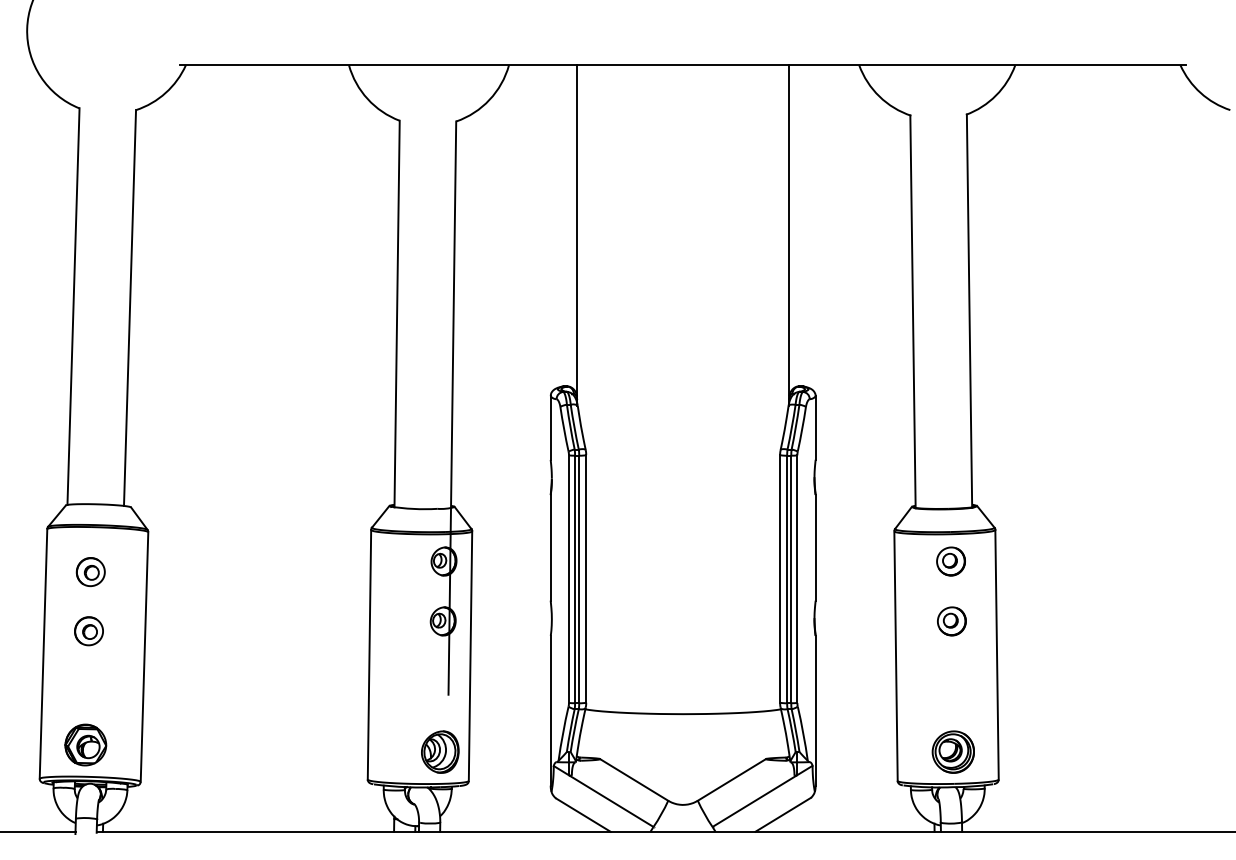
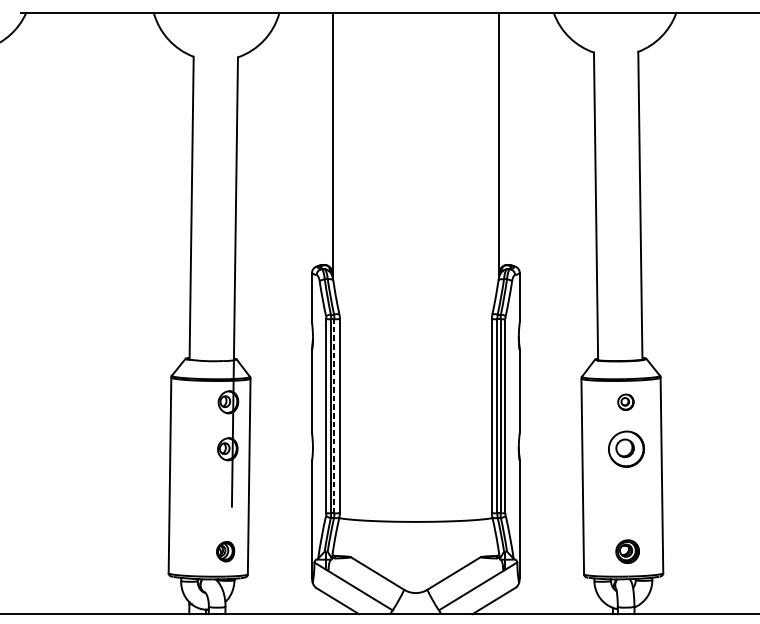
part: (950, 561) -> (625, 402), size x0.7
line: (579, 579) -> (334, 416), solid -> dashed
part: (951, 621) -> (626, 449), size x1.6
part: (440, 751) -> (225, 551), size x0.6
part: (952, 751) -> (627, 551), size x0.7

